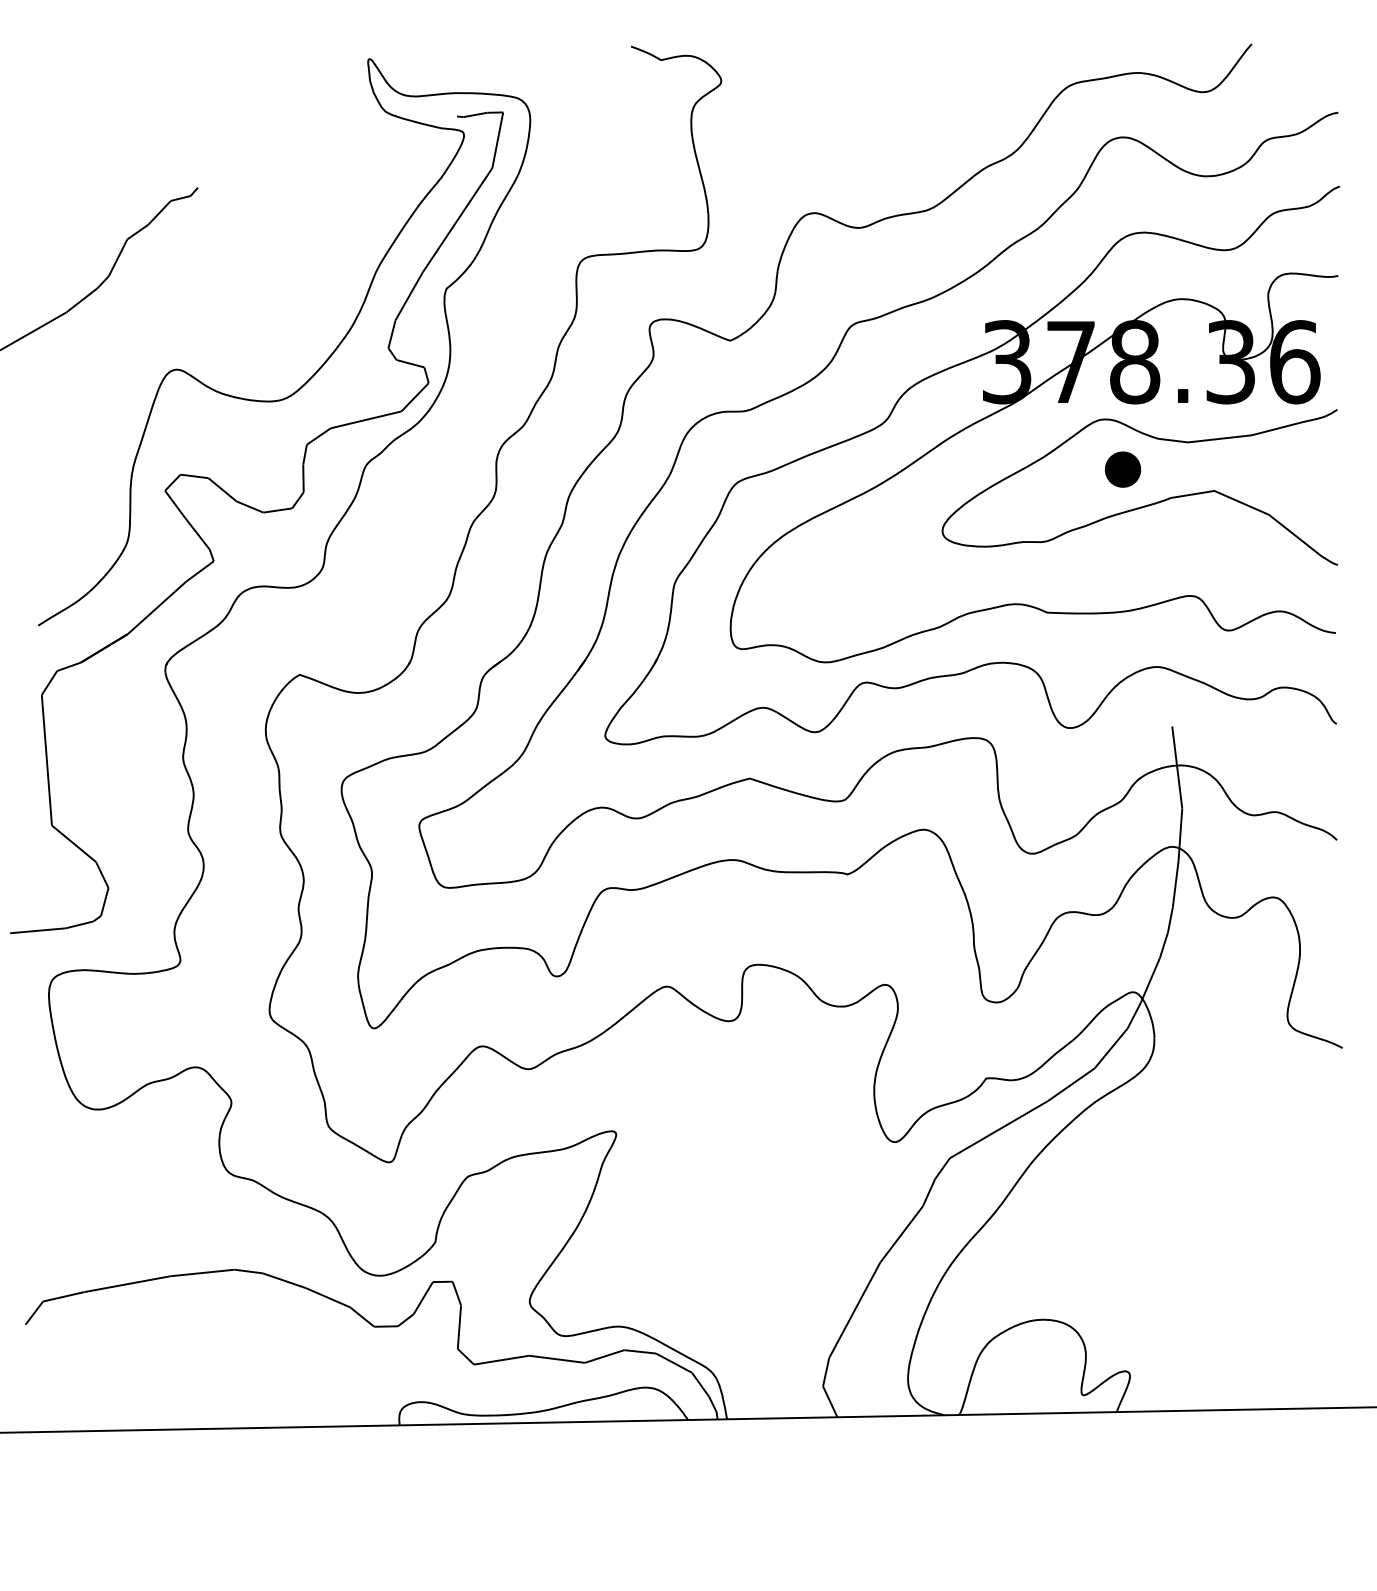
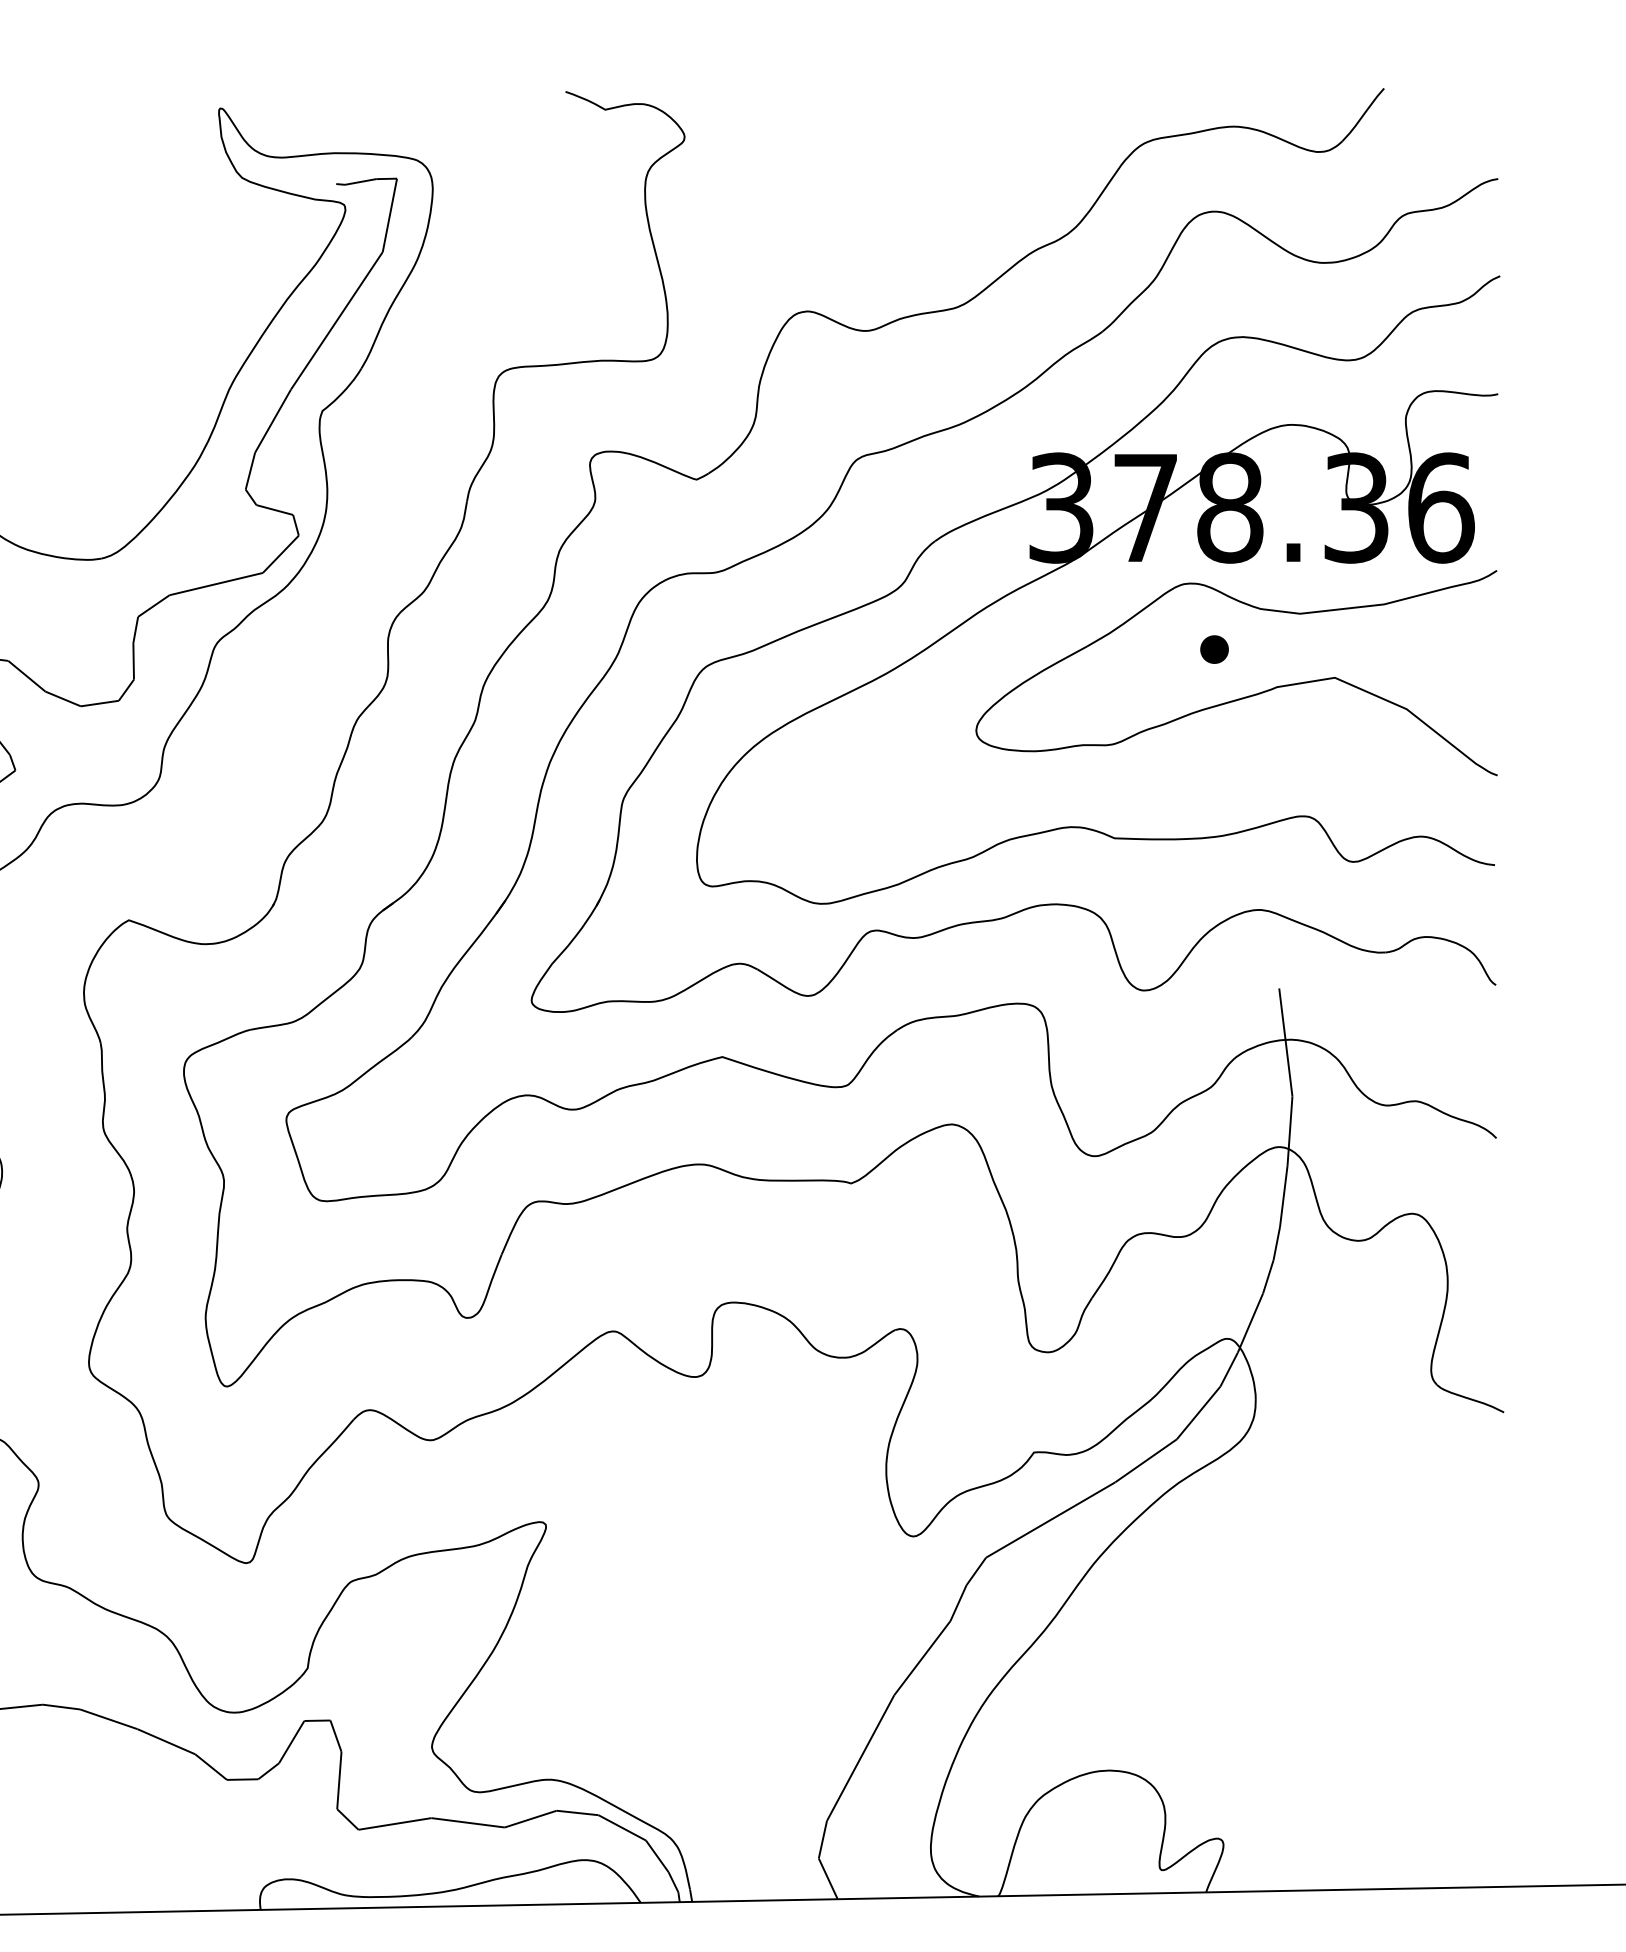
part: (1123, 469) -> (1214, 649), size x0.6

